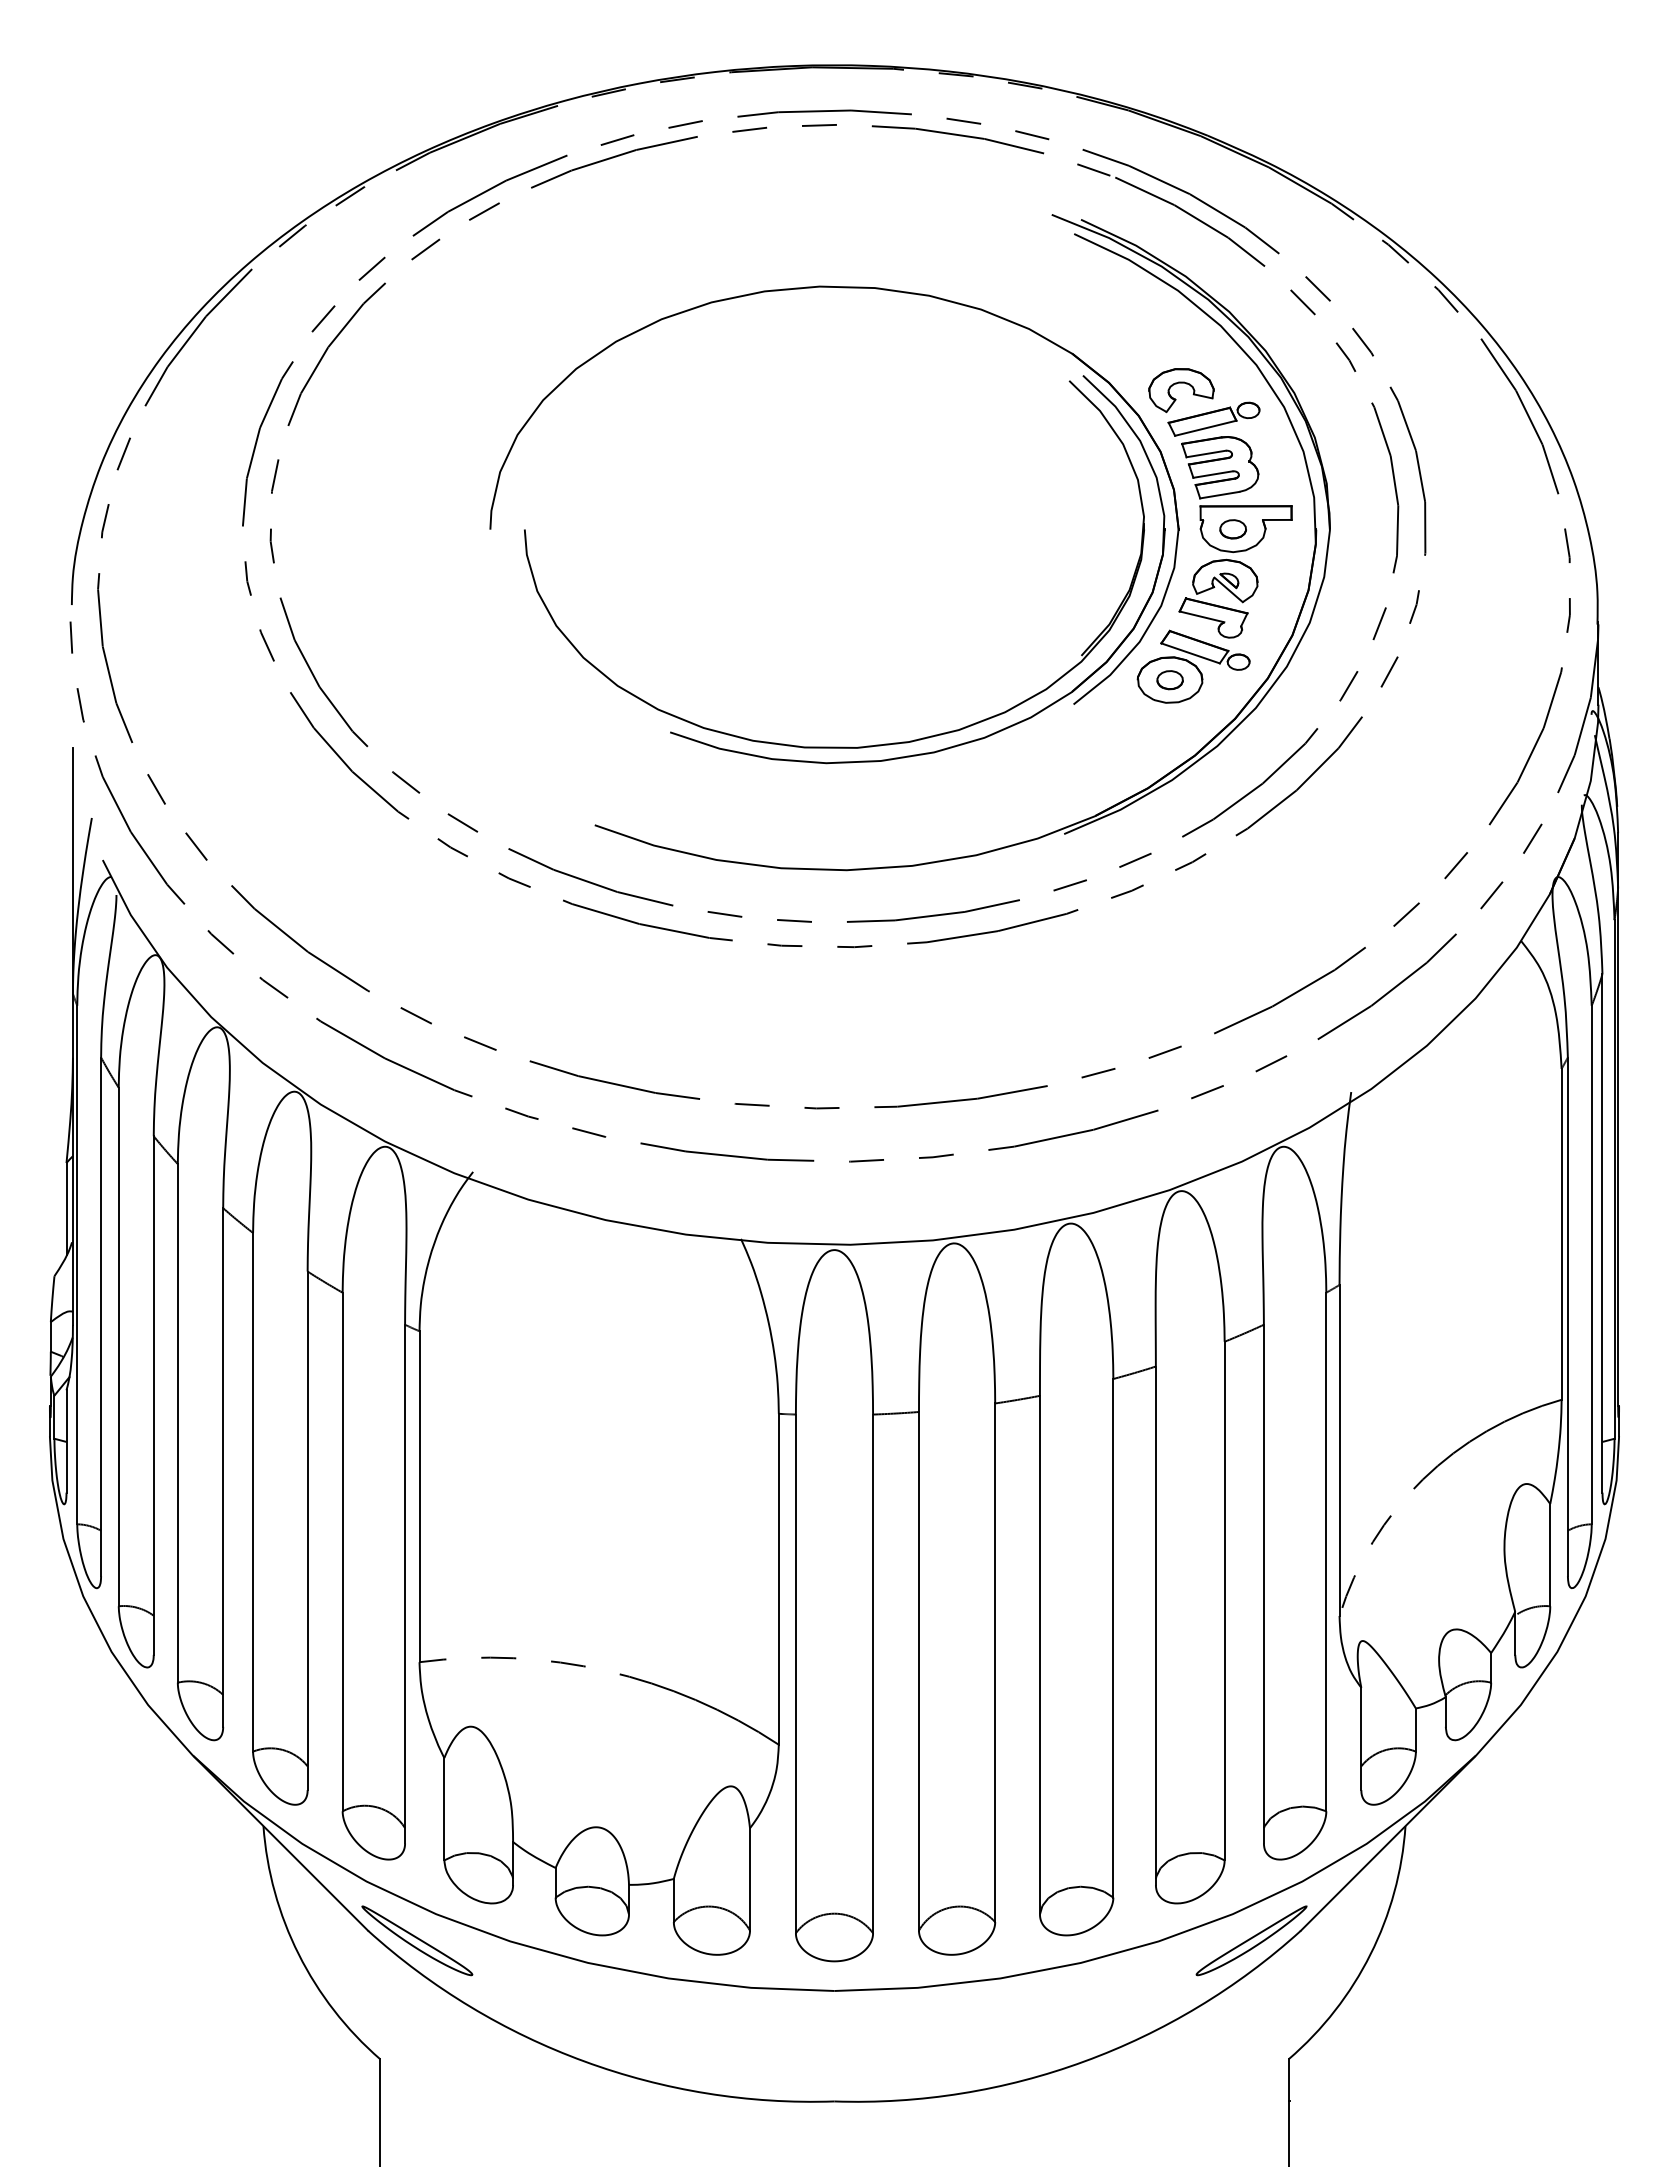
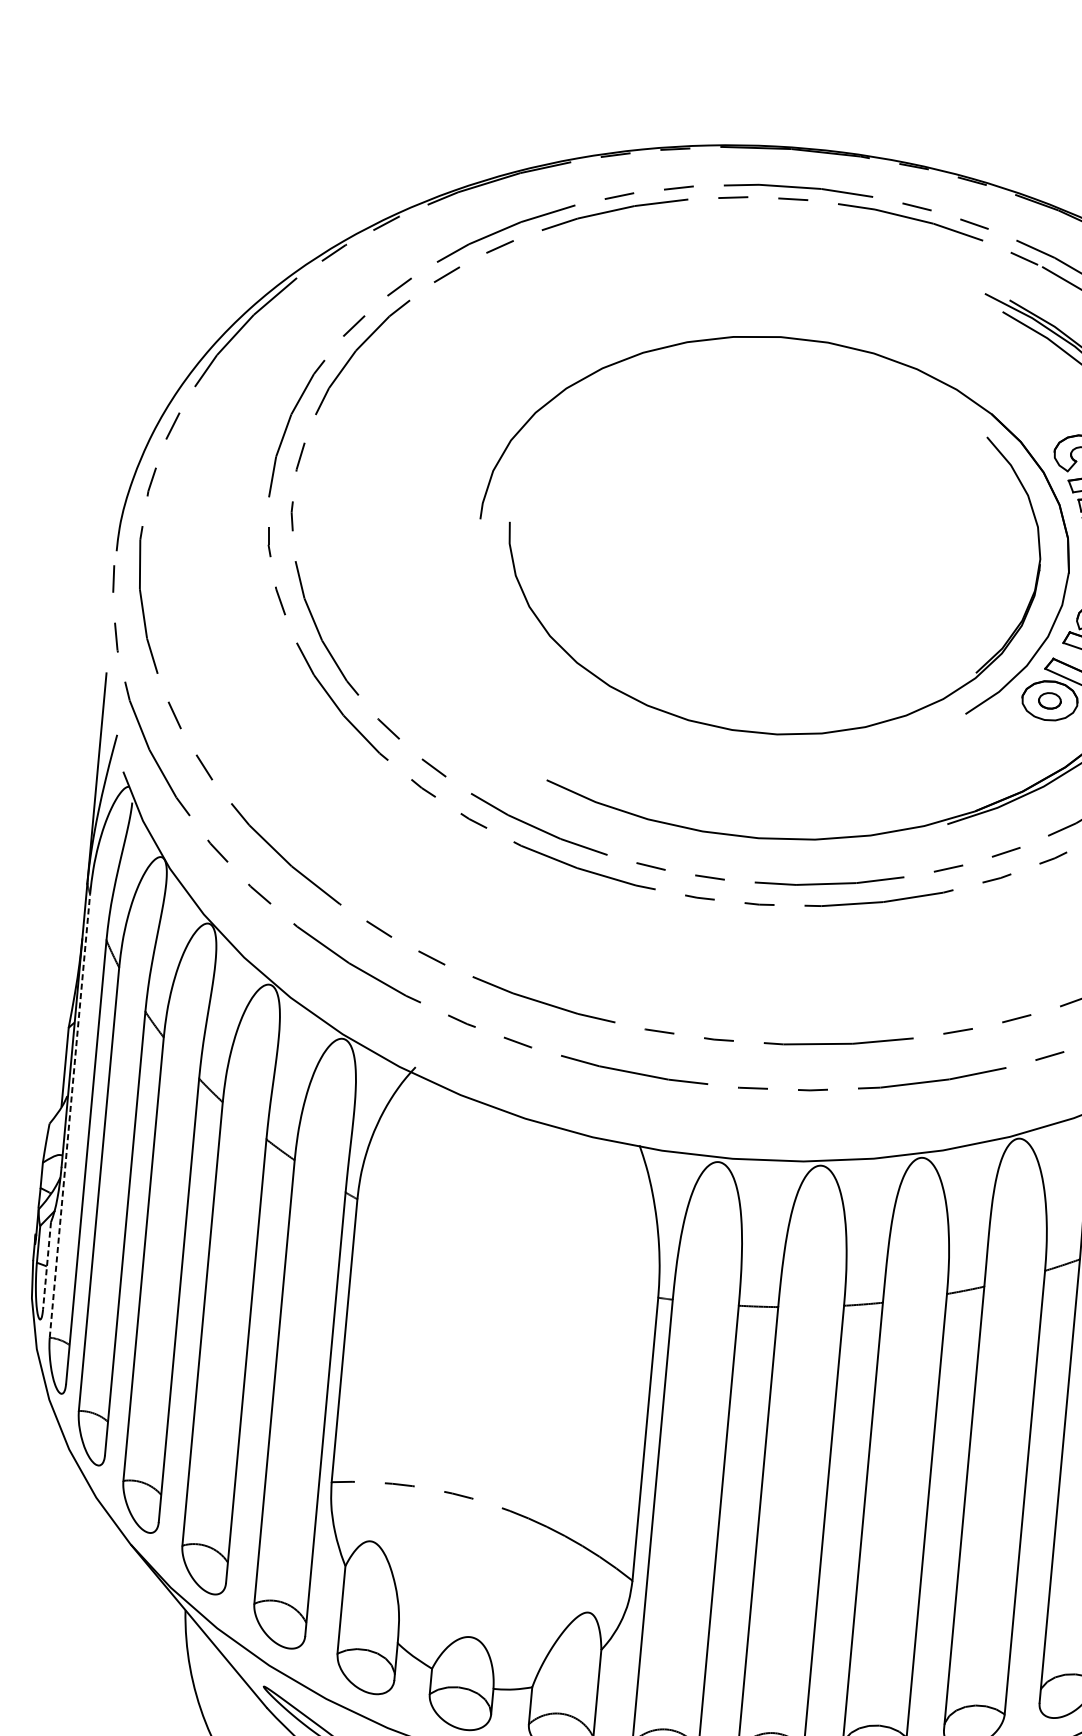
part: (970, 740) -> (874, 736), removed
line: (77, 1264) -> (70, 1115), solid -> dashed
line: (66, 1441) -> (47, 1266), solid -> dashed

